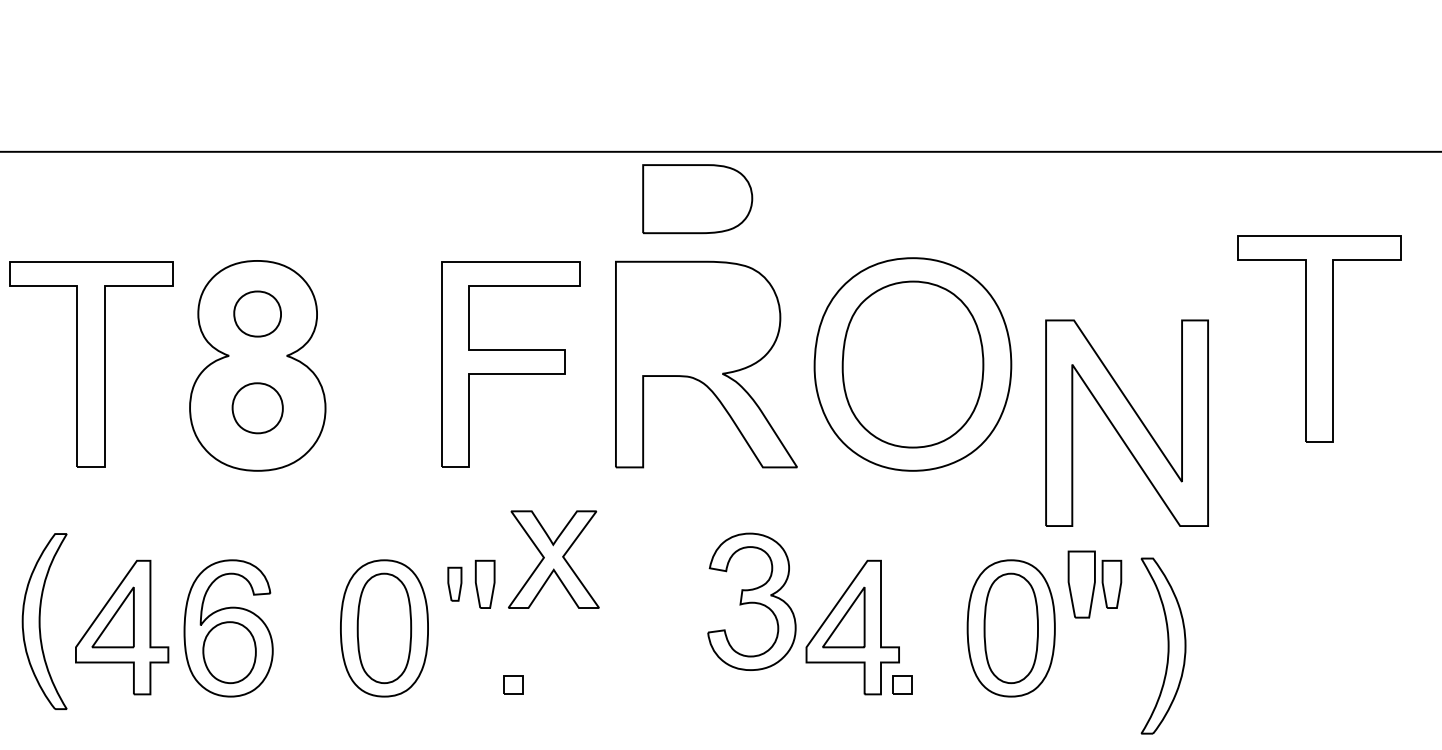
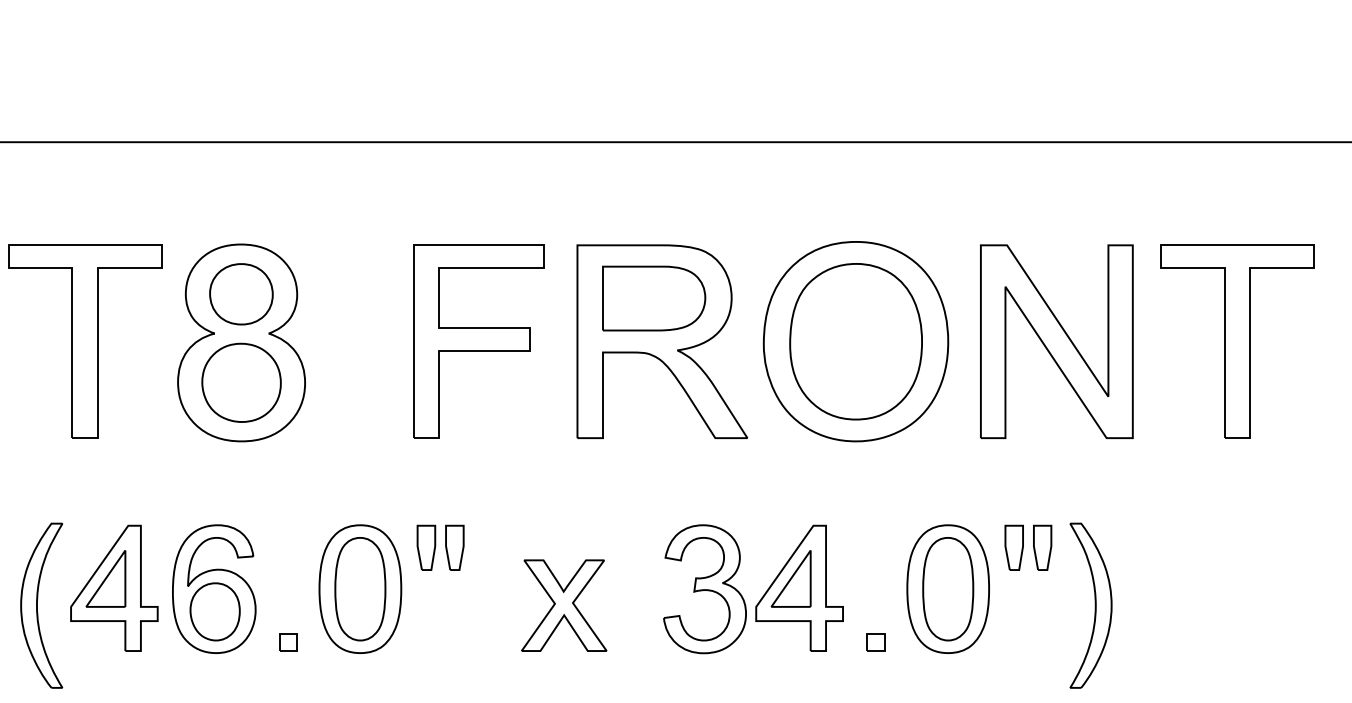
part: (698, 199) -> (654, 298), moved
part: (257, 314) -> (241, 294), size x1.43
part: (1319, 338) -> (1237, 341), moved
part: (257, 408) -> (241, 382), size x1.67
part: (1126, 422) -> (1056, 341), moved
part: (554, 559) -> (564, 605), moved
part: (454, 583) -> (426, 547), size x1.43
part: (1080, 583) -> (1013, 547), size x0.71
part: (751, 602) -> (704, 589), moved
part: (44, 621) -> (41, 605), moved
part: (513, 685) -> (288, 642), moved
part: (901, 685) -> (875, 642), moved

